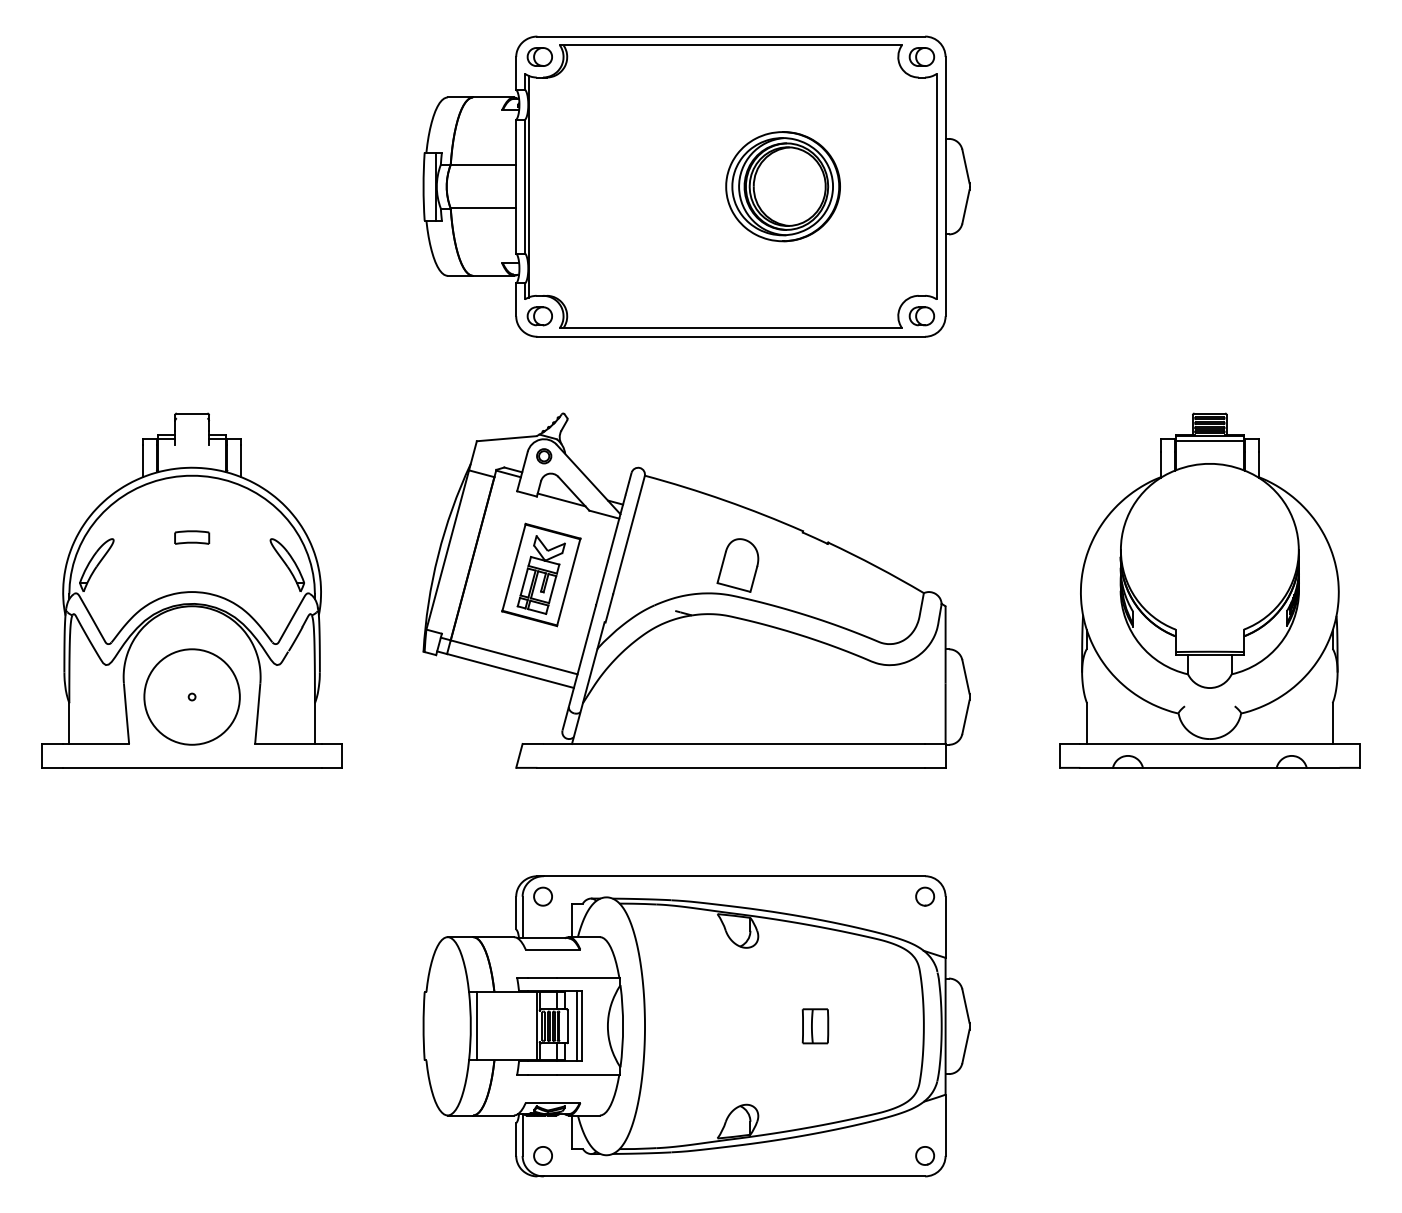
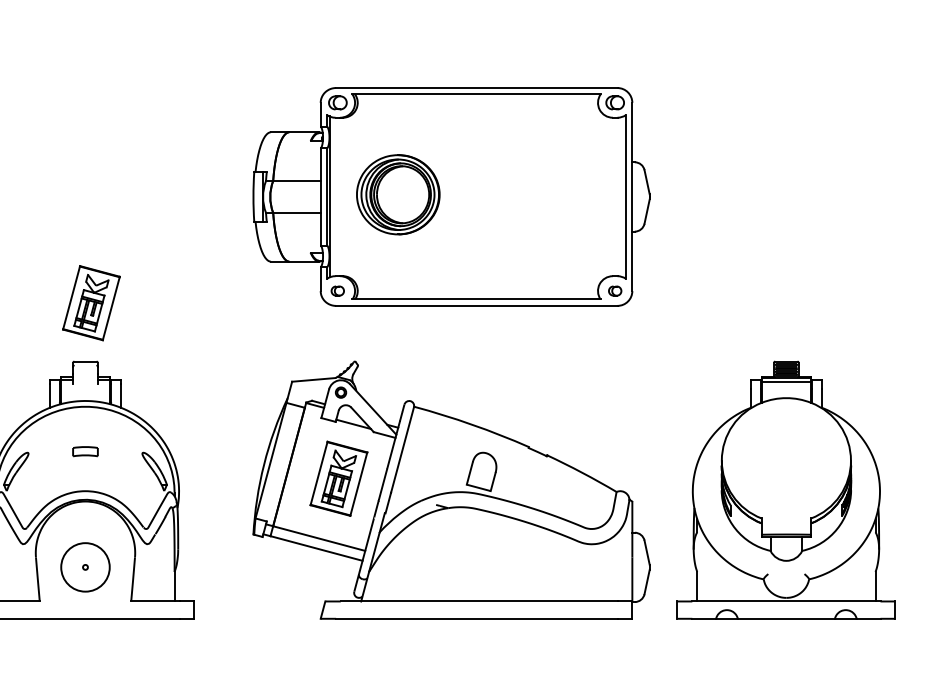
part: (782, 186) -> (397, 194), moved
part: (539, 316) -> (337, 291), size x0.7
part: (921, 316) -> (614, 291), size x0.7
part: (200, 332) -> (91, 302), added
part: (1209, 590) -> (786, 490), moved
circle: (191, 696) -> (85, 567), size x0.7

